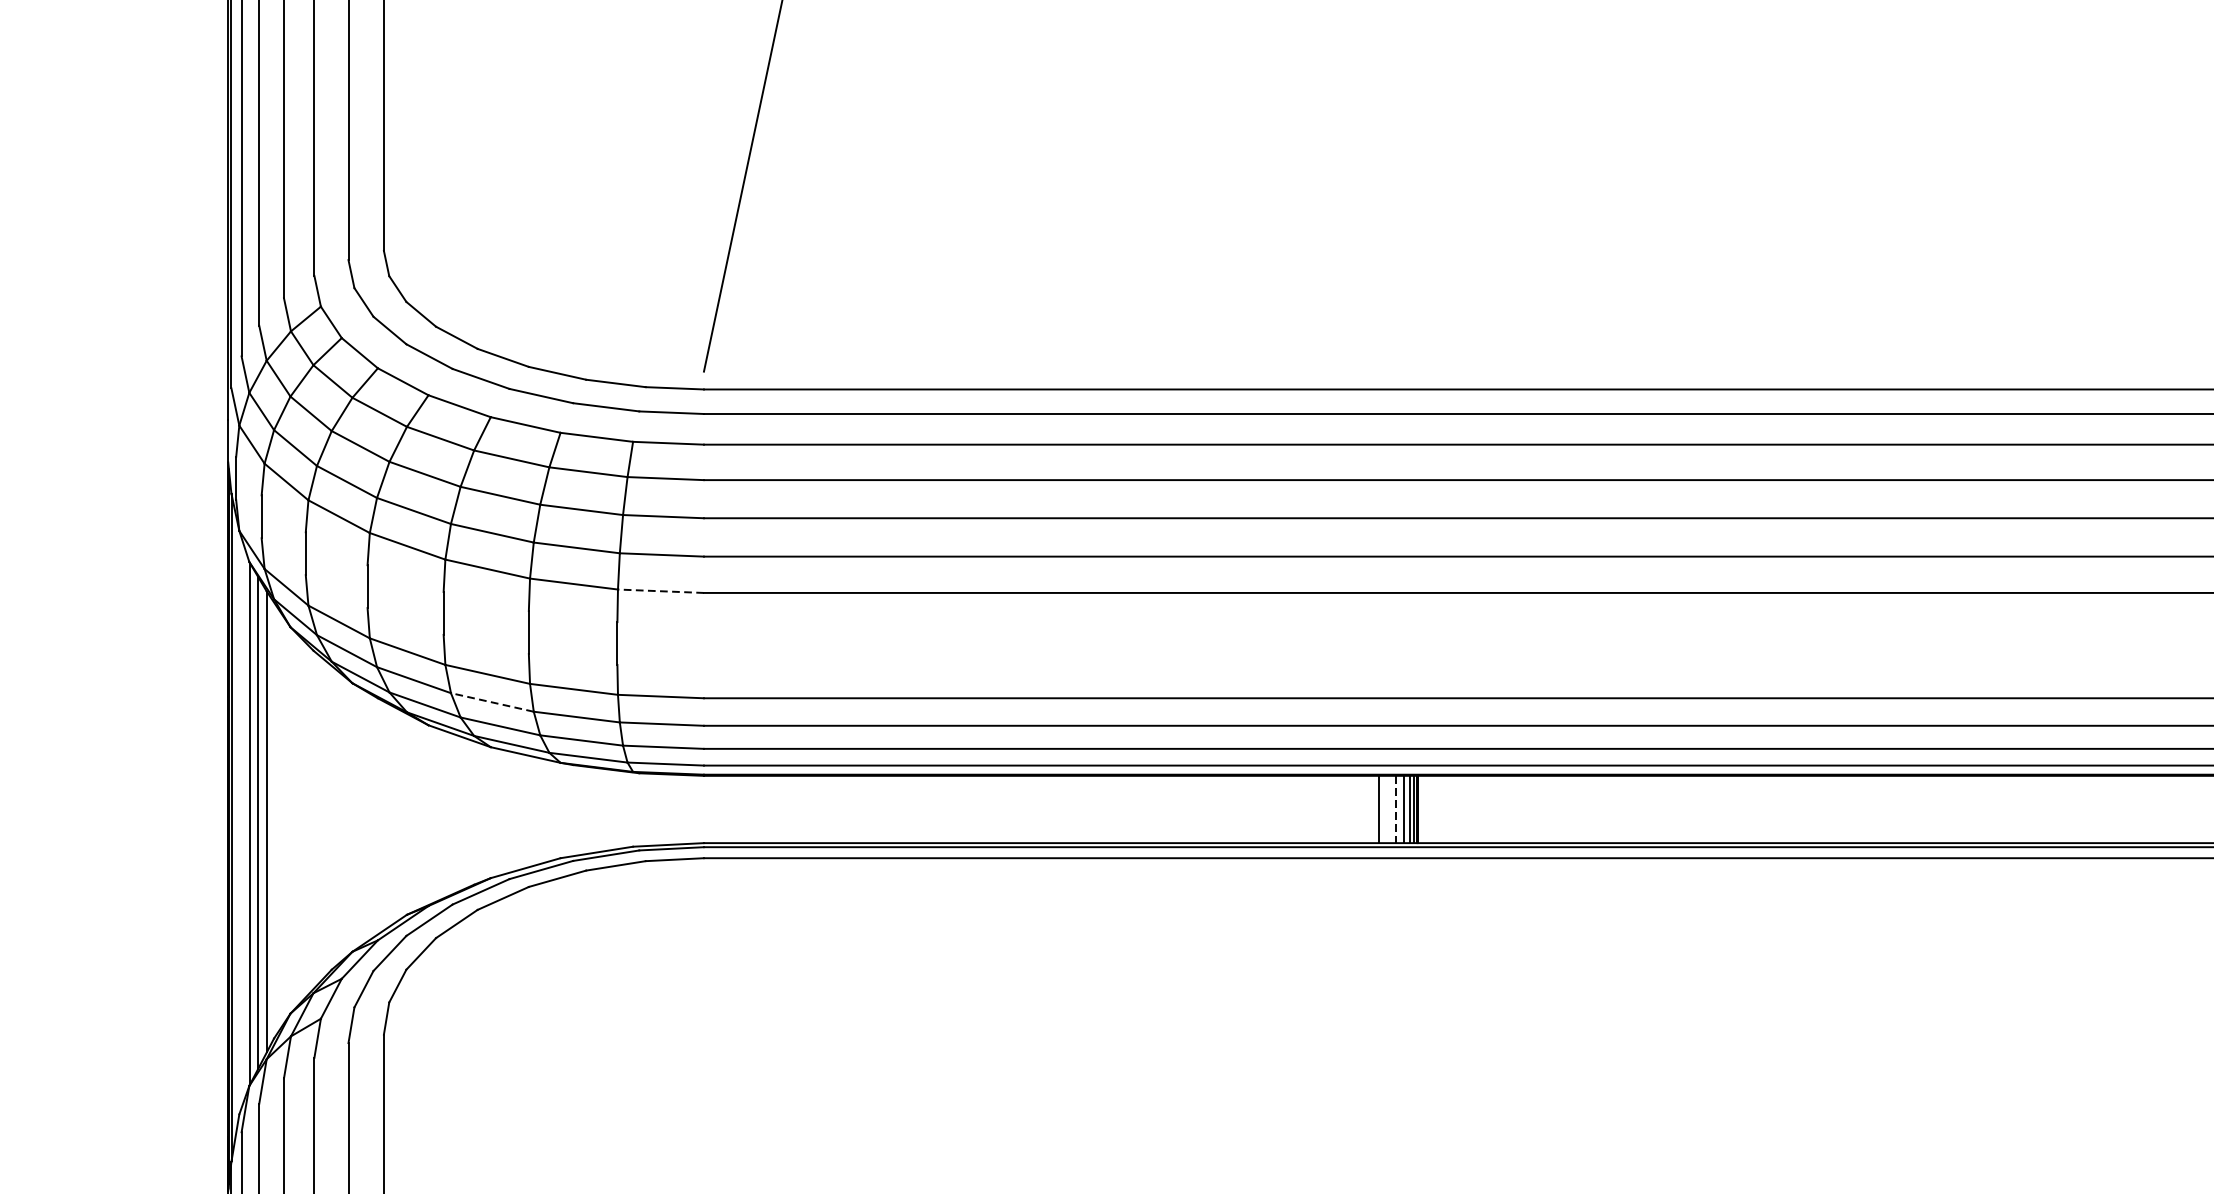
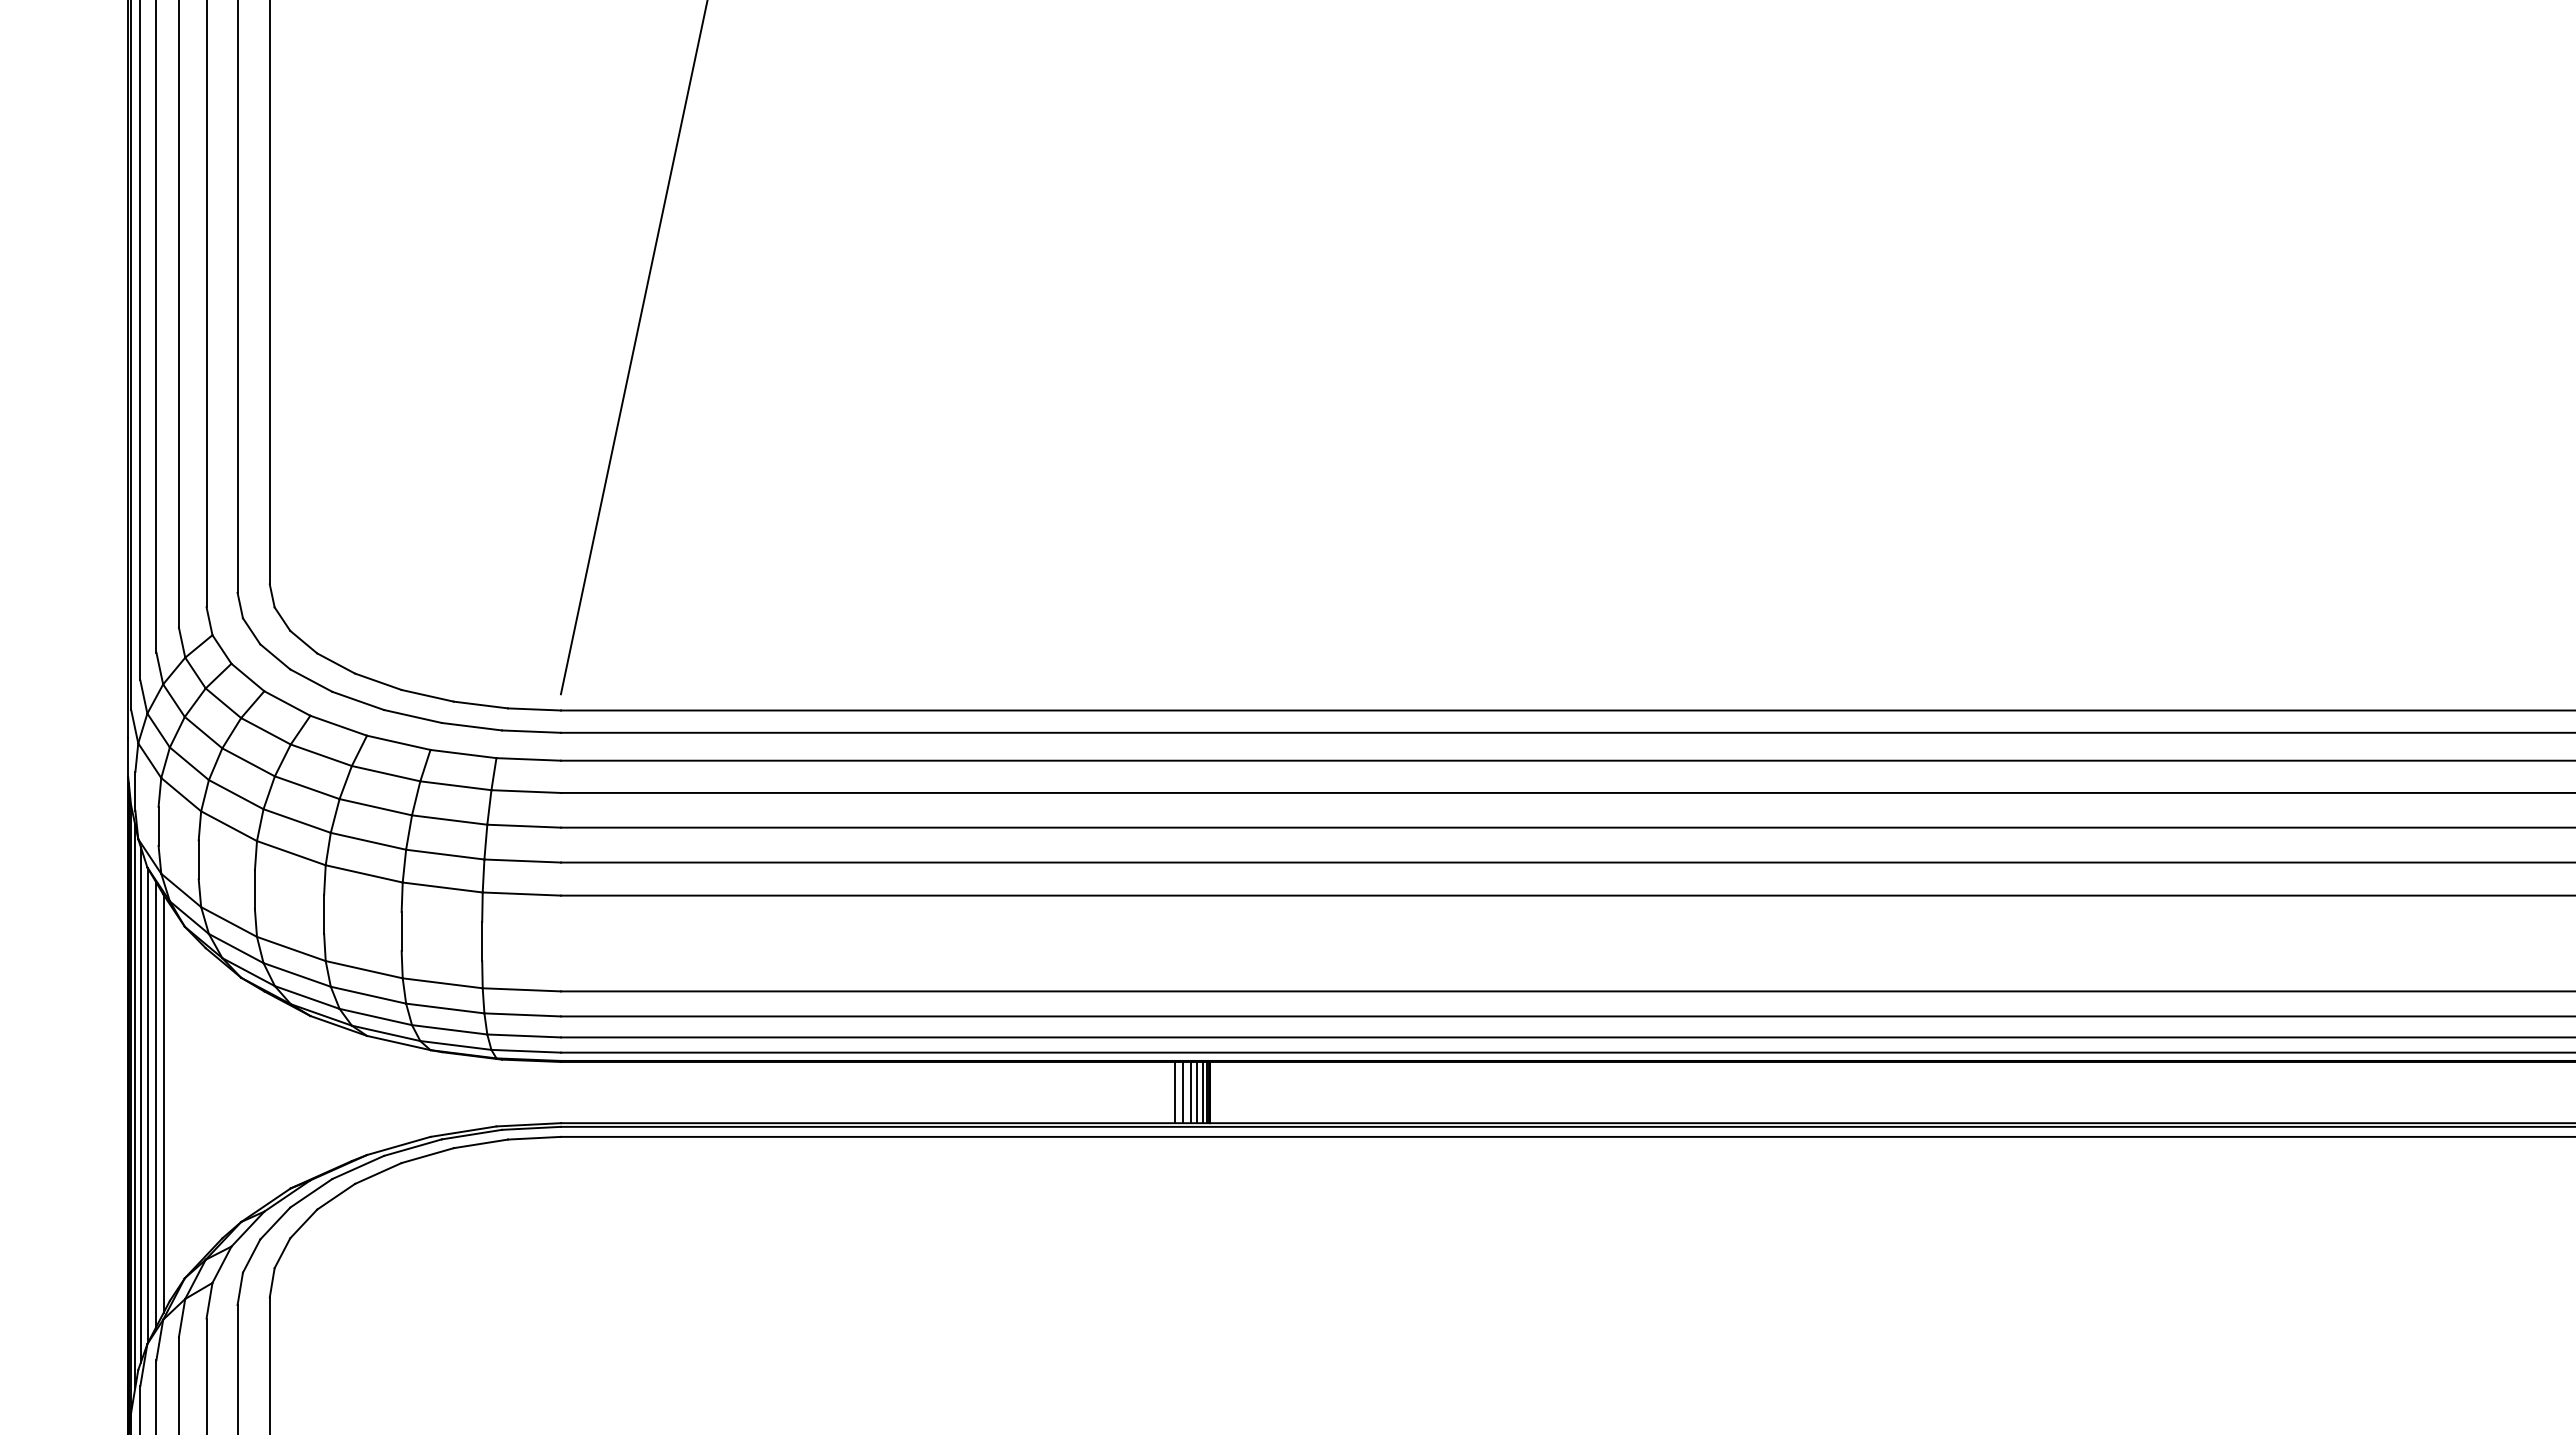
line: (660, 591) -> (521, 894), dashed -> solid
line: (492, 702) -> (368, 995), dashed -> solid
line: (1387, 809) -> (1182, 1092), added
line: (1396, 809) -> (1190, 1092), dashed -> solid
line: (241, 822) -> (140, 1104), added
line: (236, 824) -> (135, 1106), added

